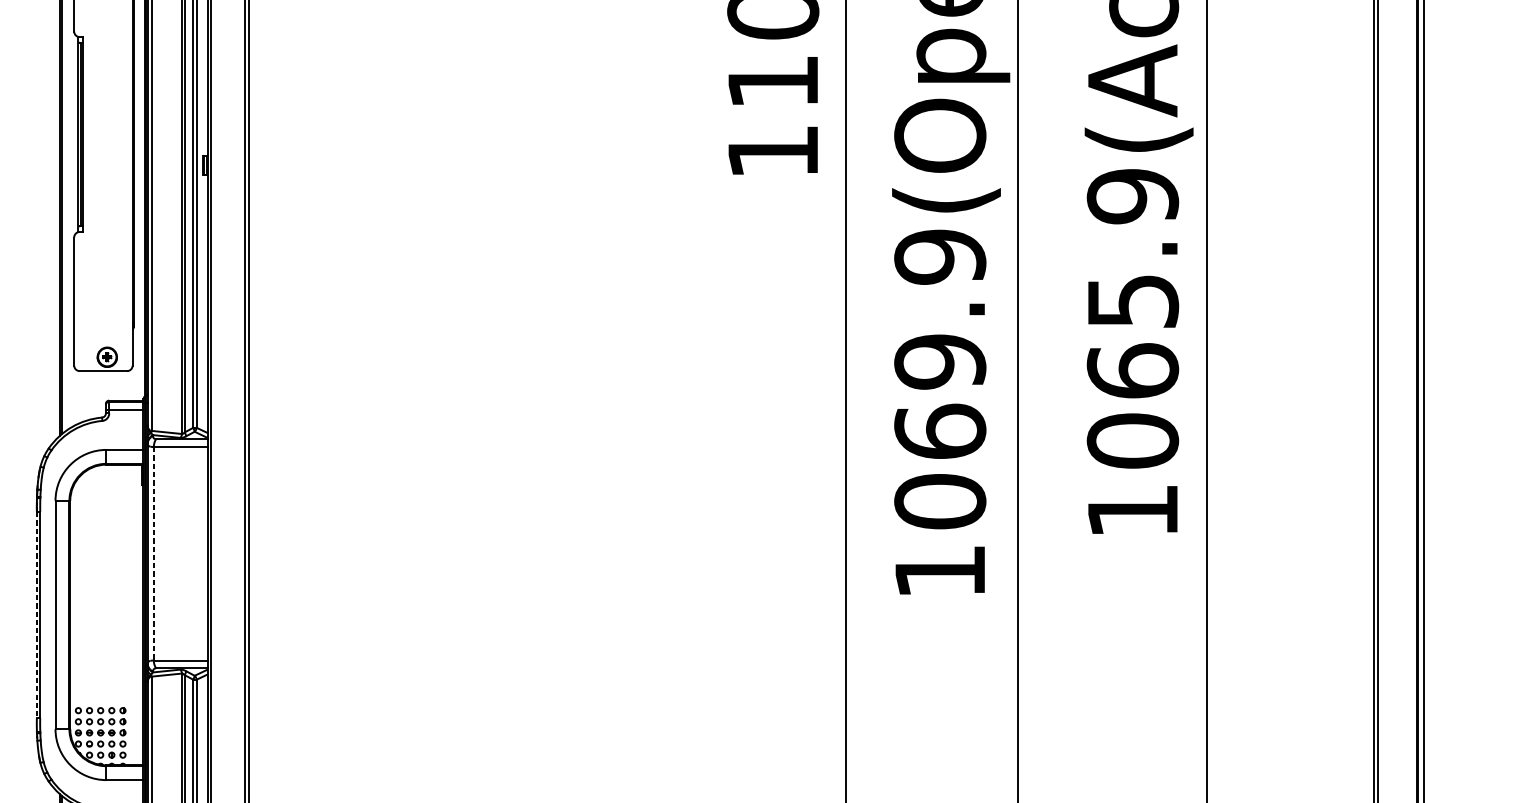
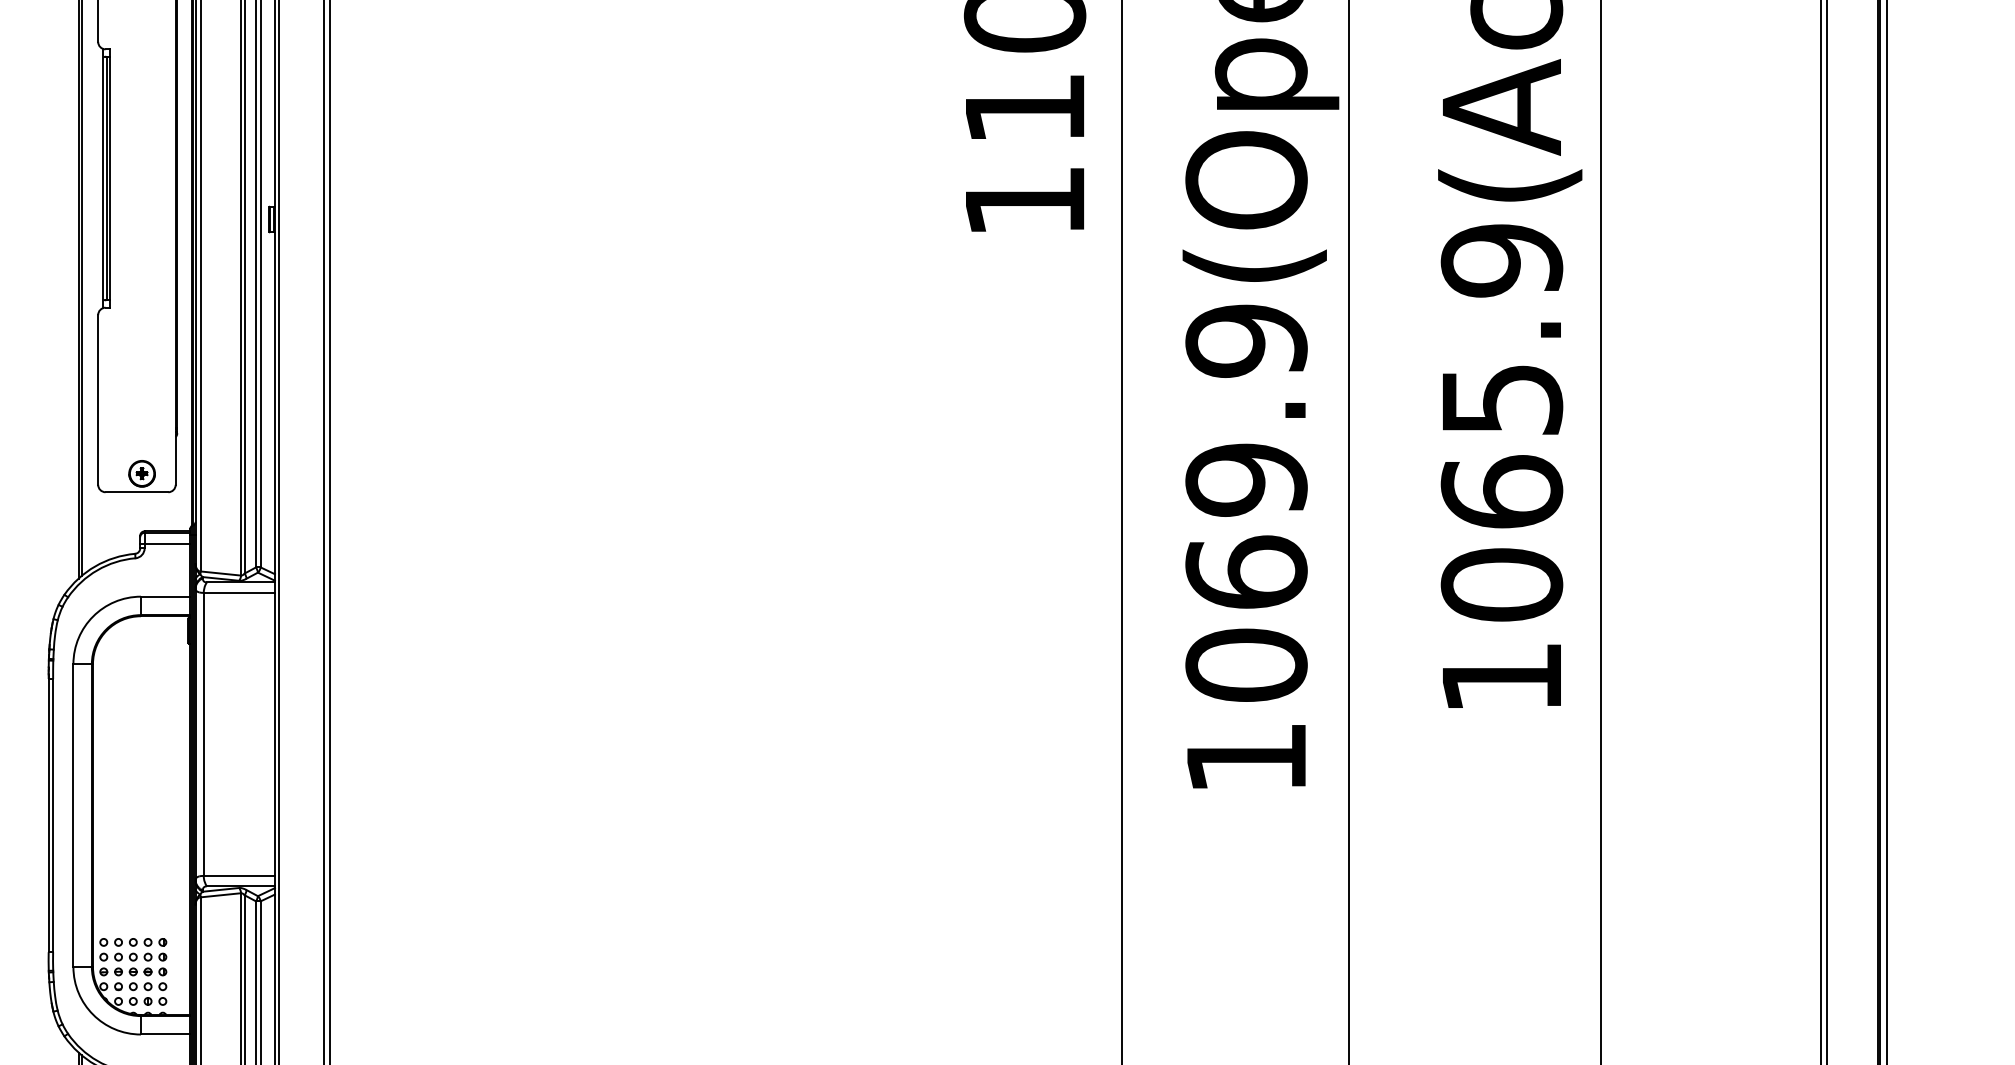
line: (153, 553) -> (203, 734), dashed -> solid
line: (36, 614) -> (48, 815), dashed -> solid

